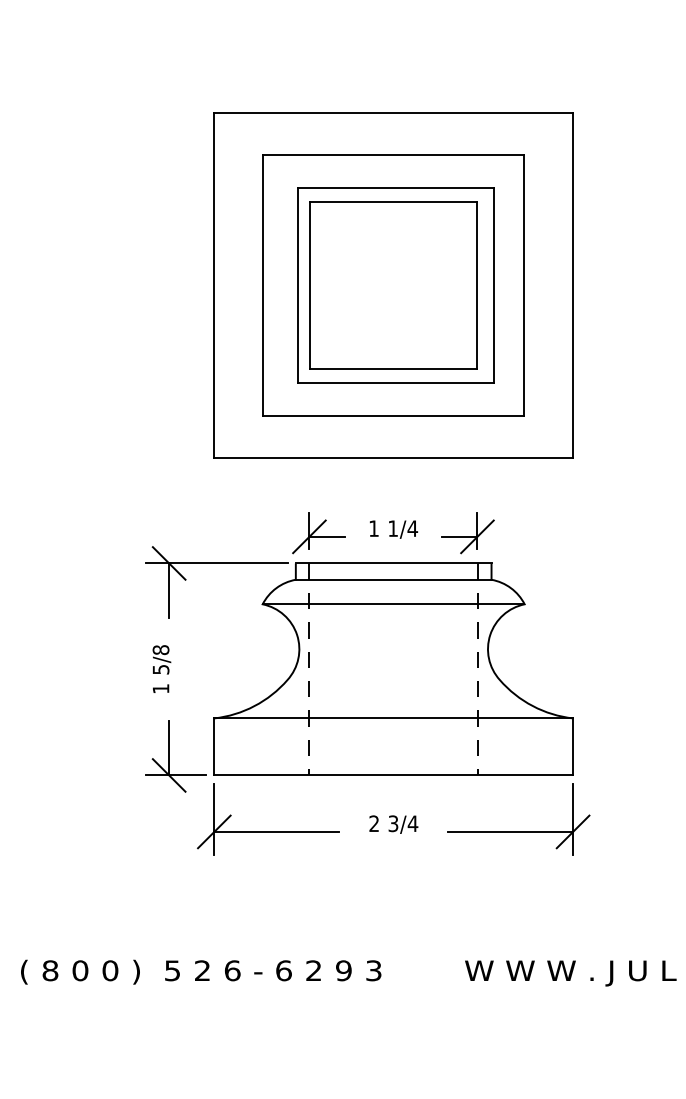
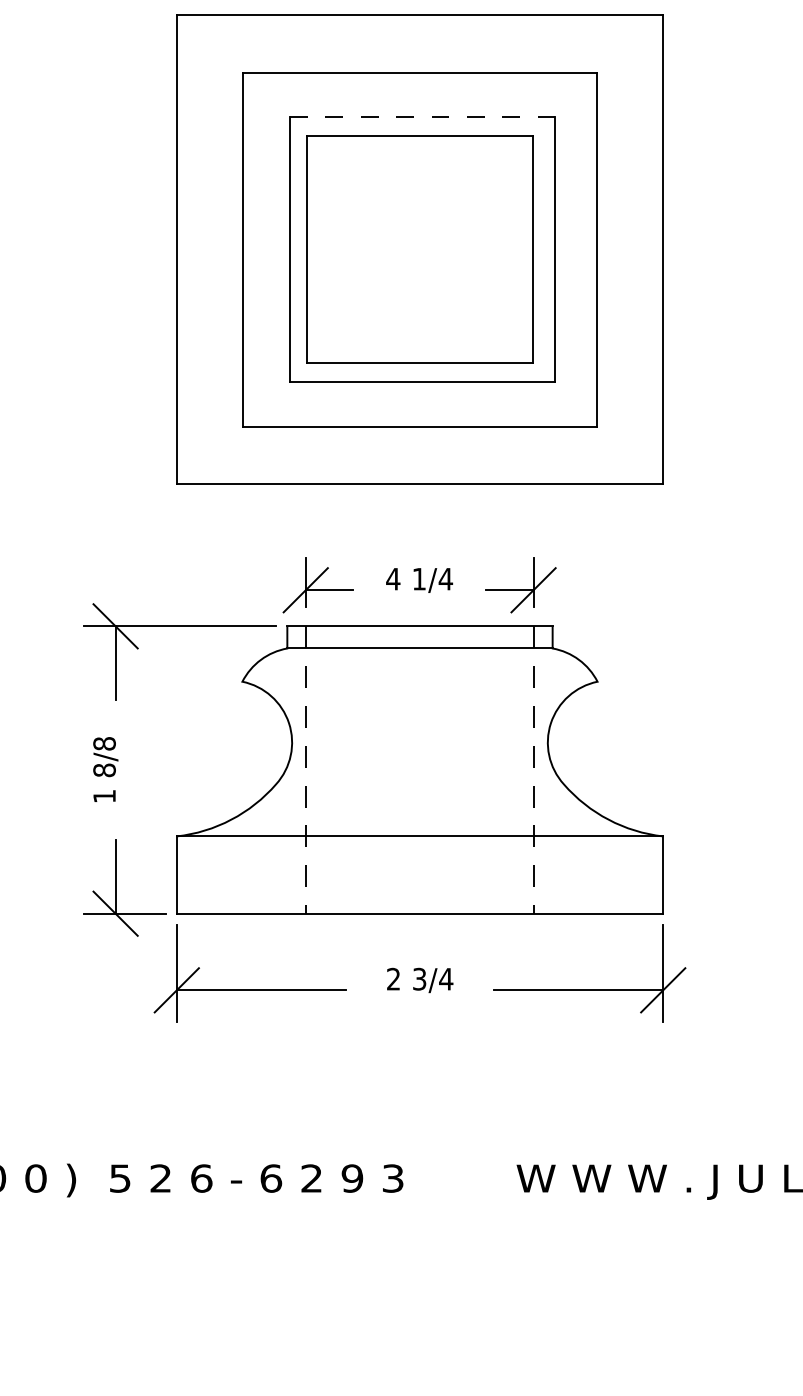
line: (395, 187) -> (422, 116), solid -> dashed
text: (373, 528) -> (392, 578), 1 -> 4
line: (393, 604) -> (419, 681), removed
text: (160, 669) -> (103, 770), 5/8 -> 8/8

